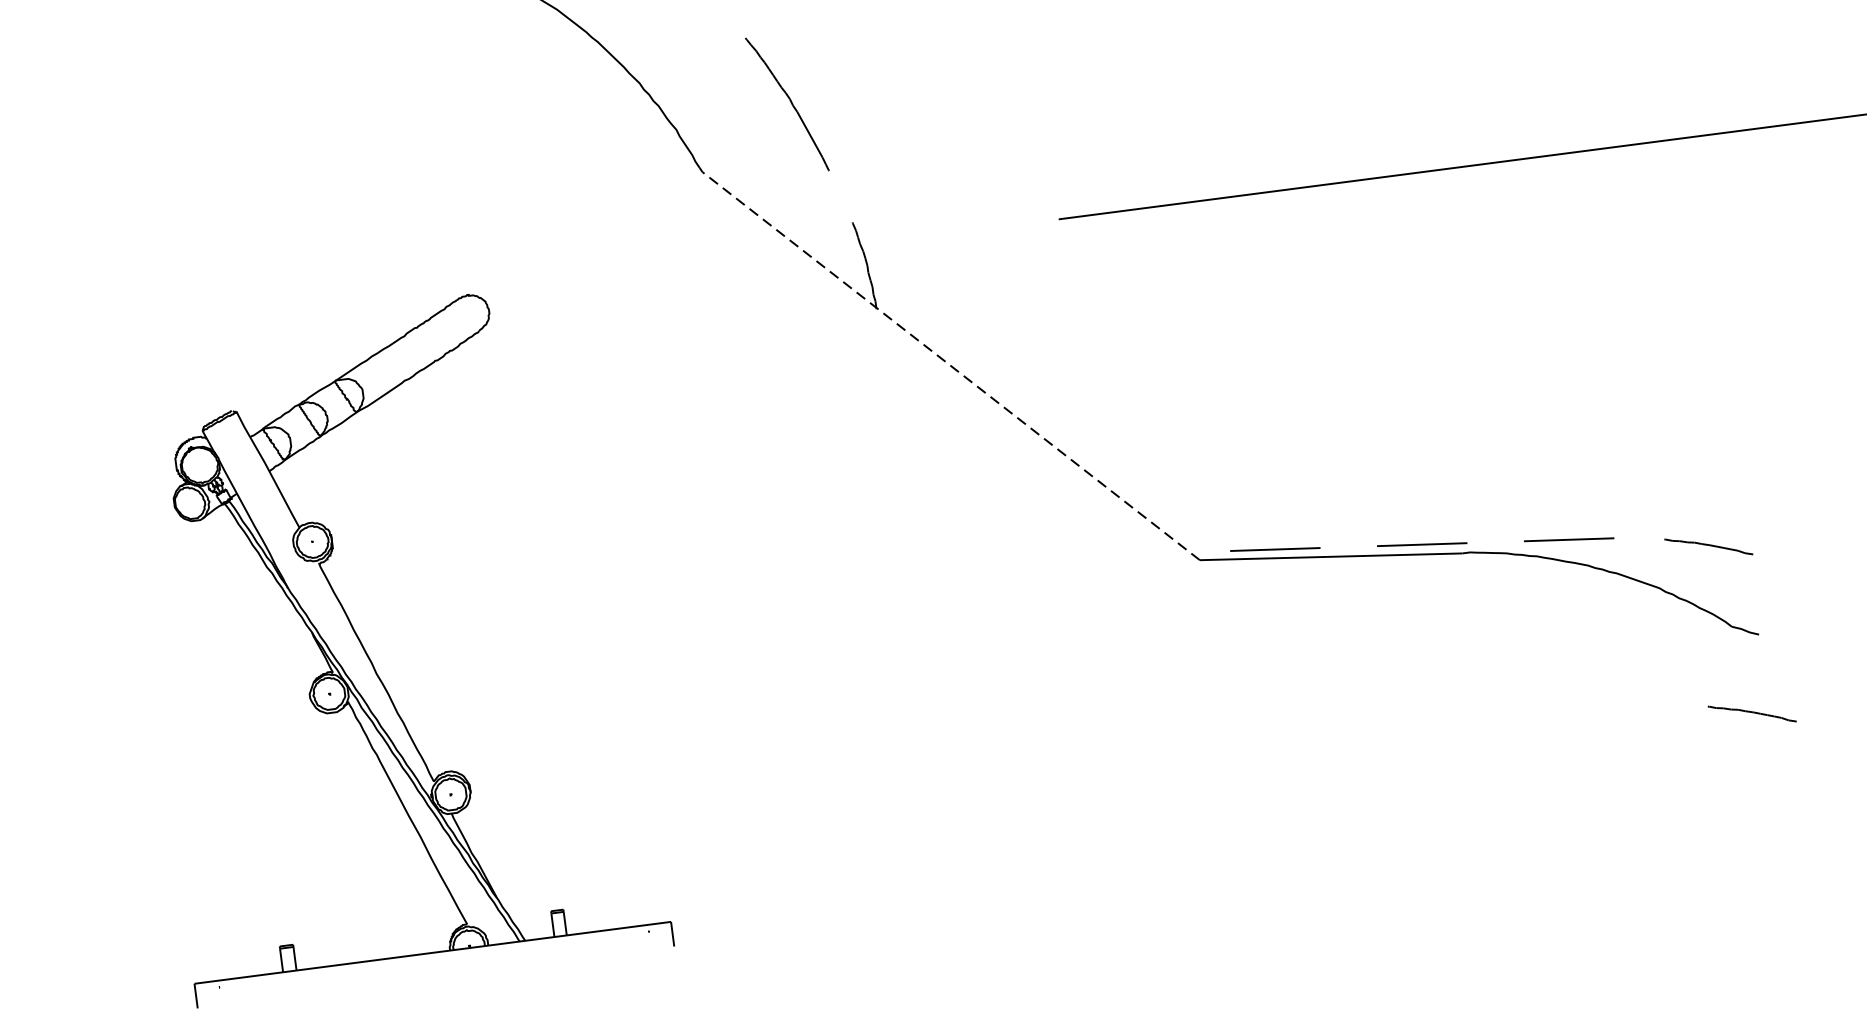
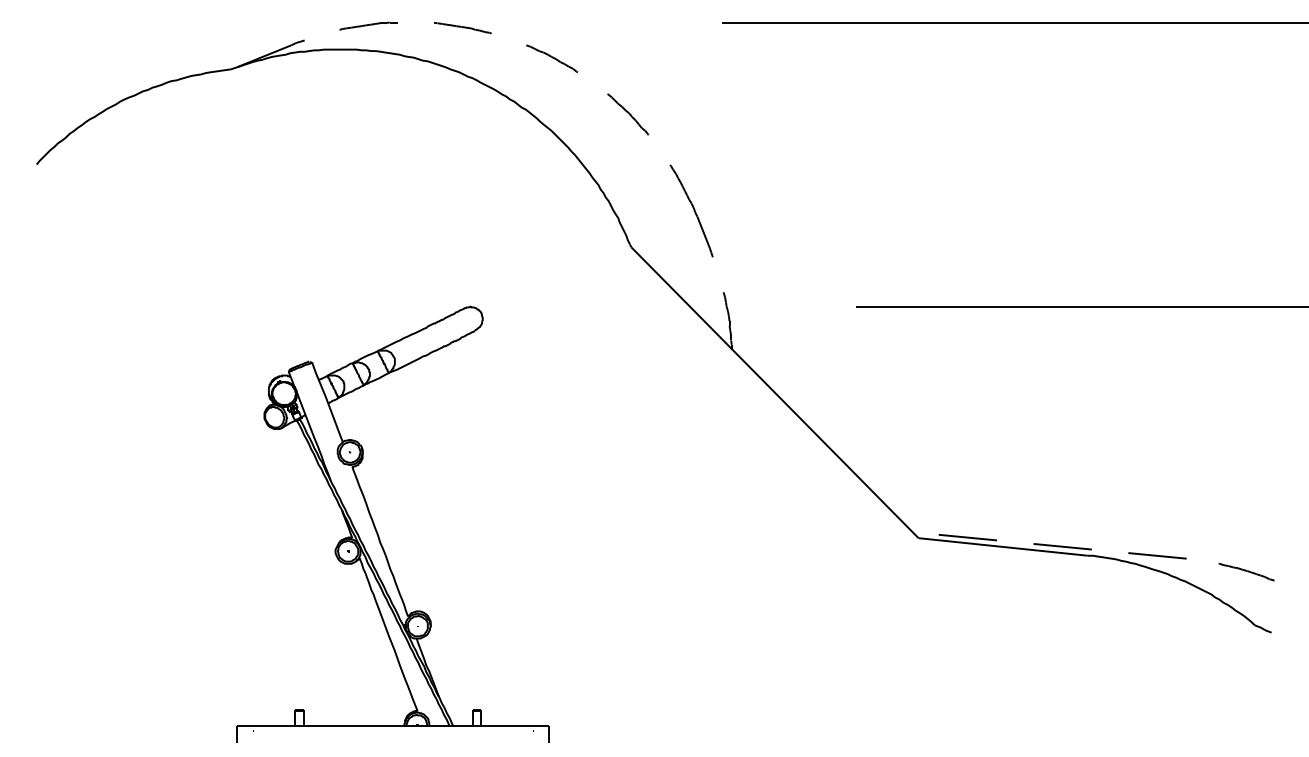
line: (950, 365) -> (774, 392), dashed -> solid
curve: (1752, 713) -> (1260, 682), removed

